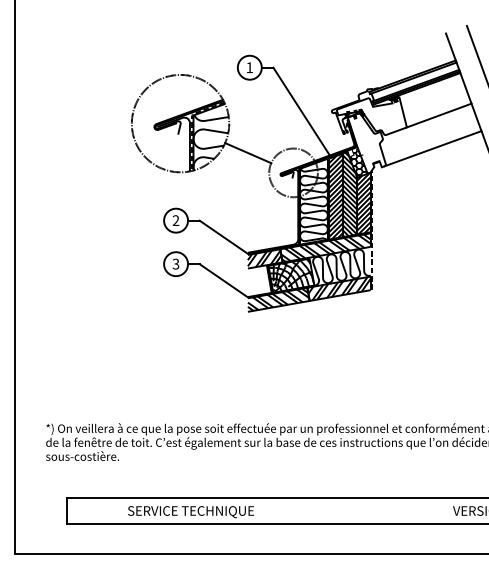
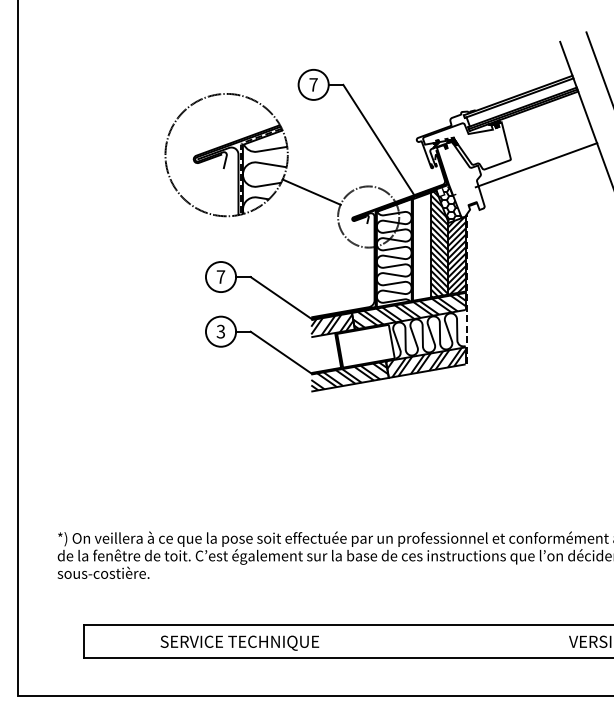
text: (249, 67) -> (313, 84), 1 -> 7
line: (438, 115) -> (550, 144), removed
line: (432, 148) -> (535, 164), moved
hatch: (335, 196) -> (421, 246), removed
text: (175, 220) -> (220, 276), 2 -> 7
hatch: (291, 275) -> (366, 345), removed

